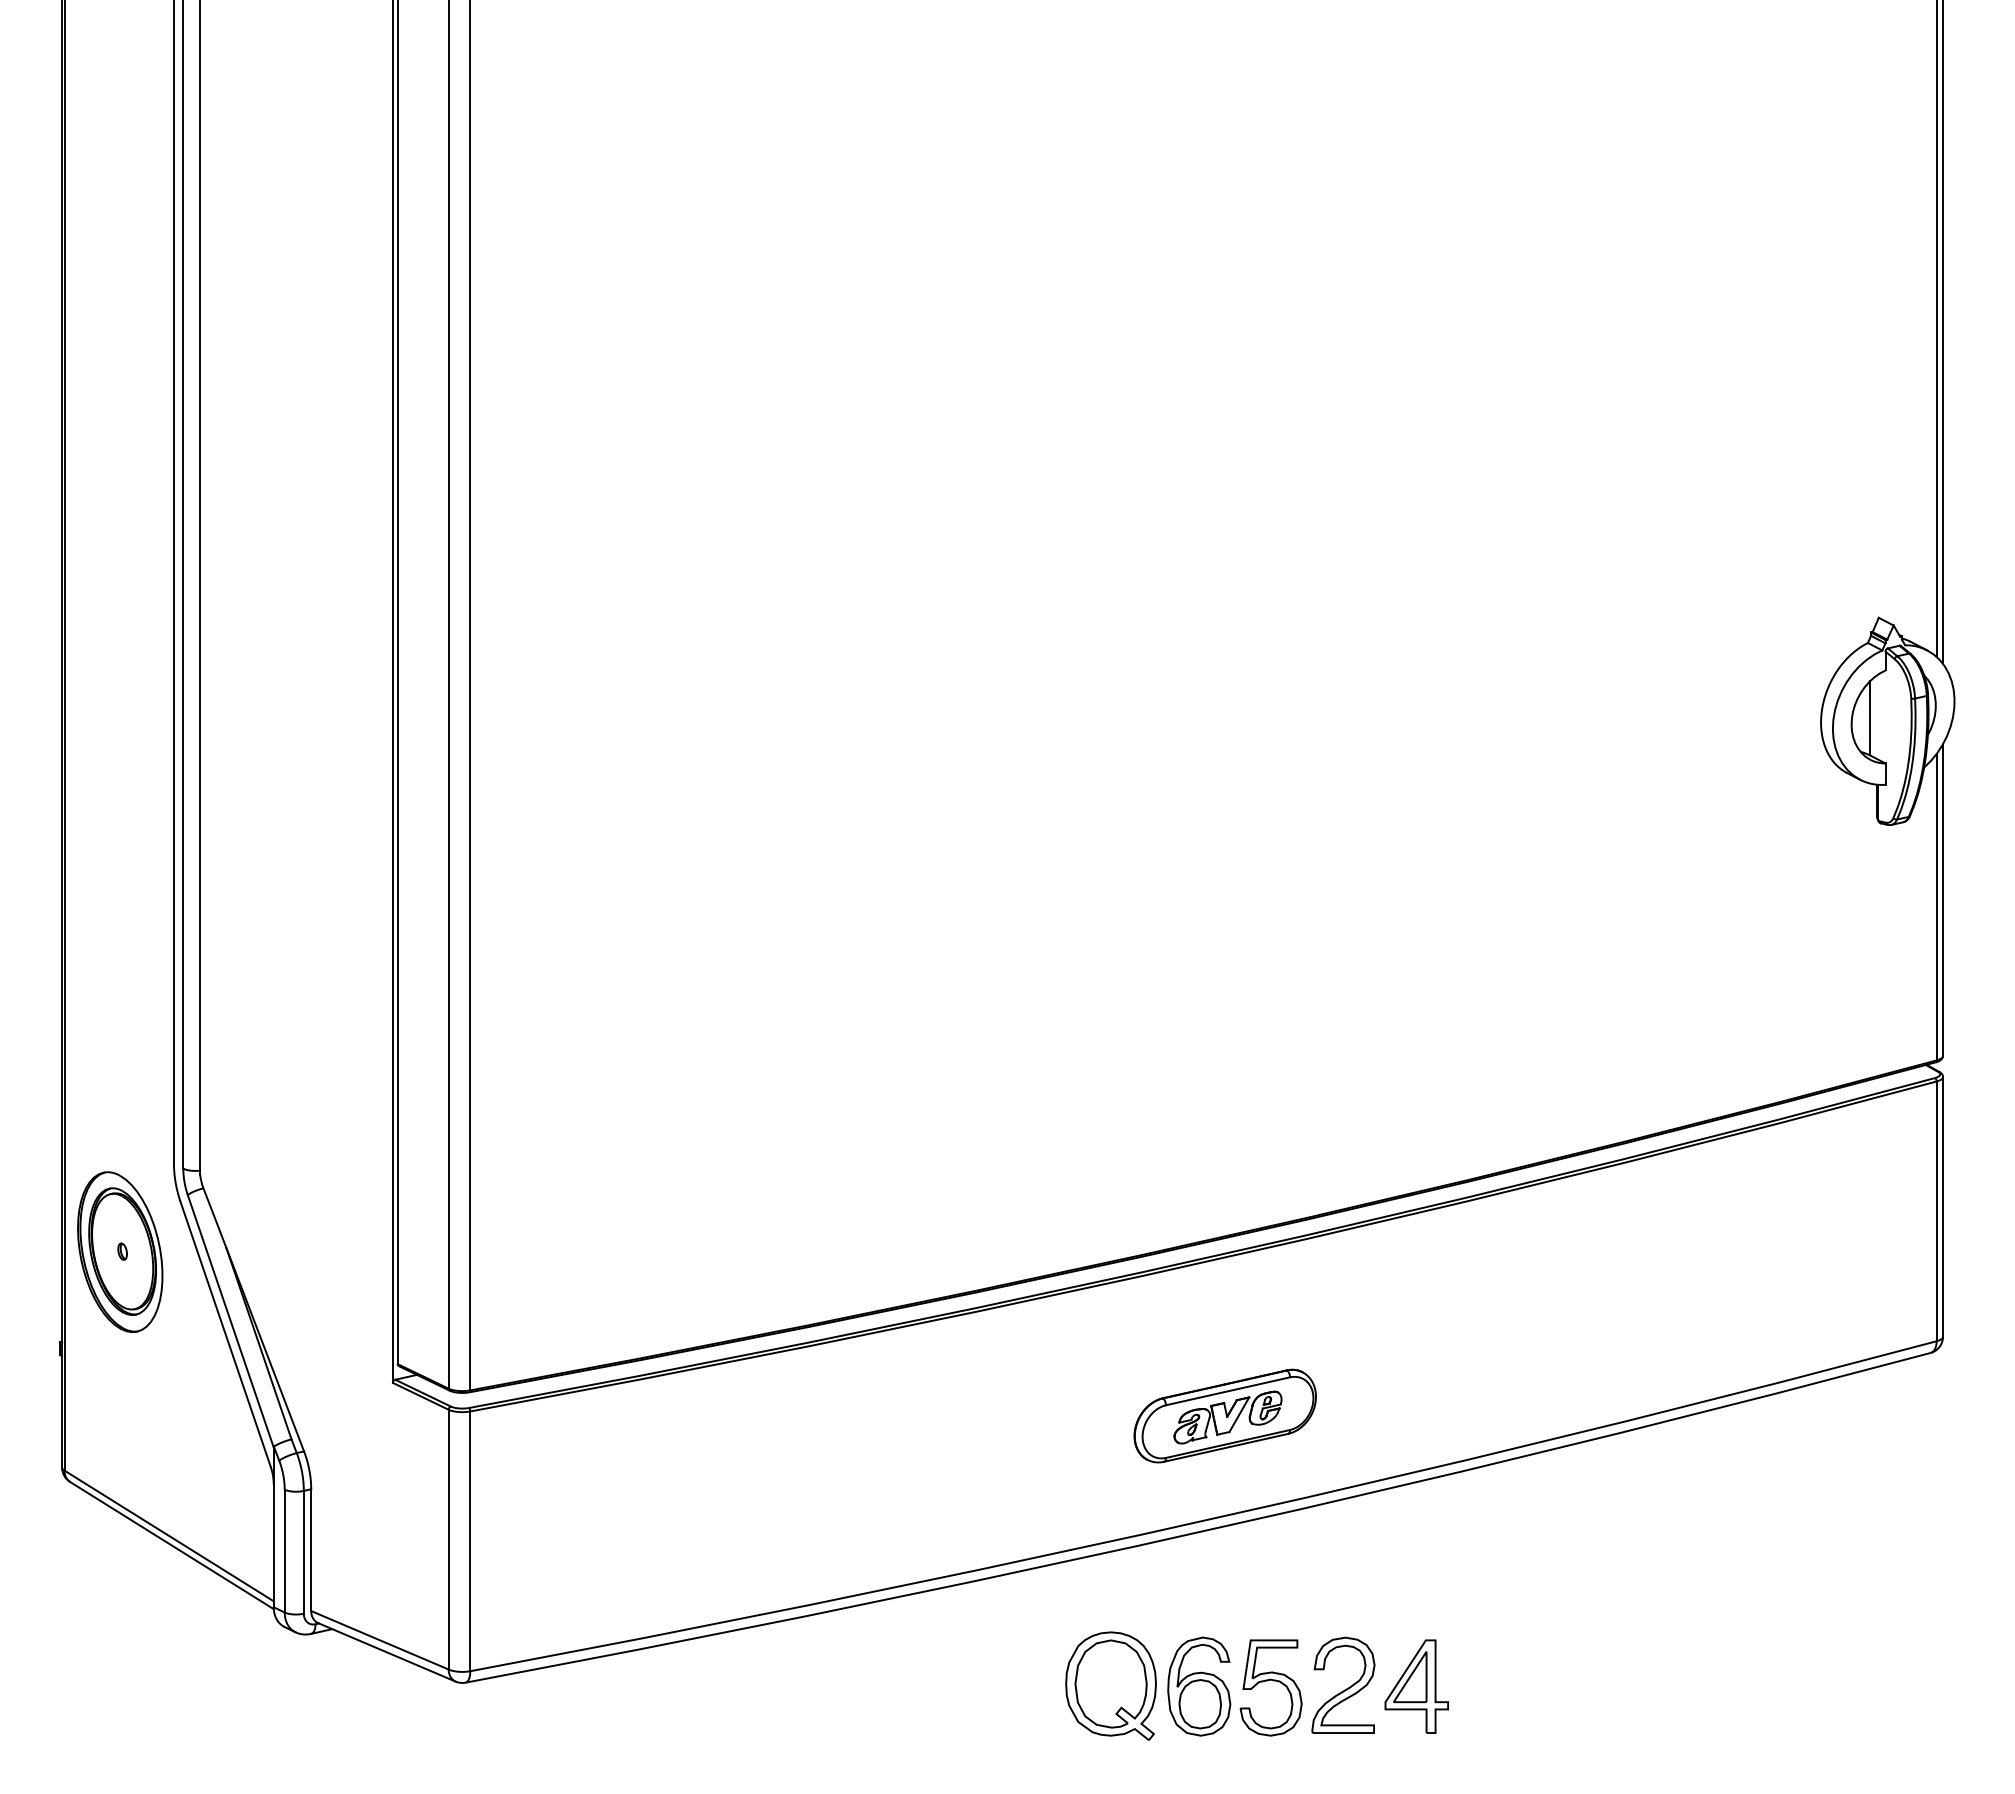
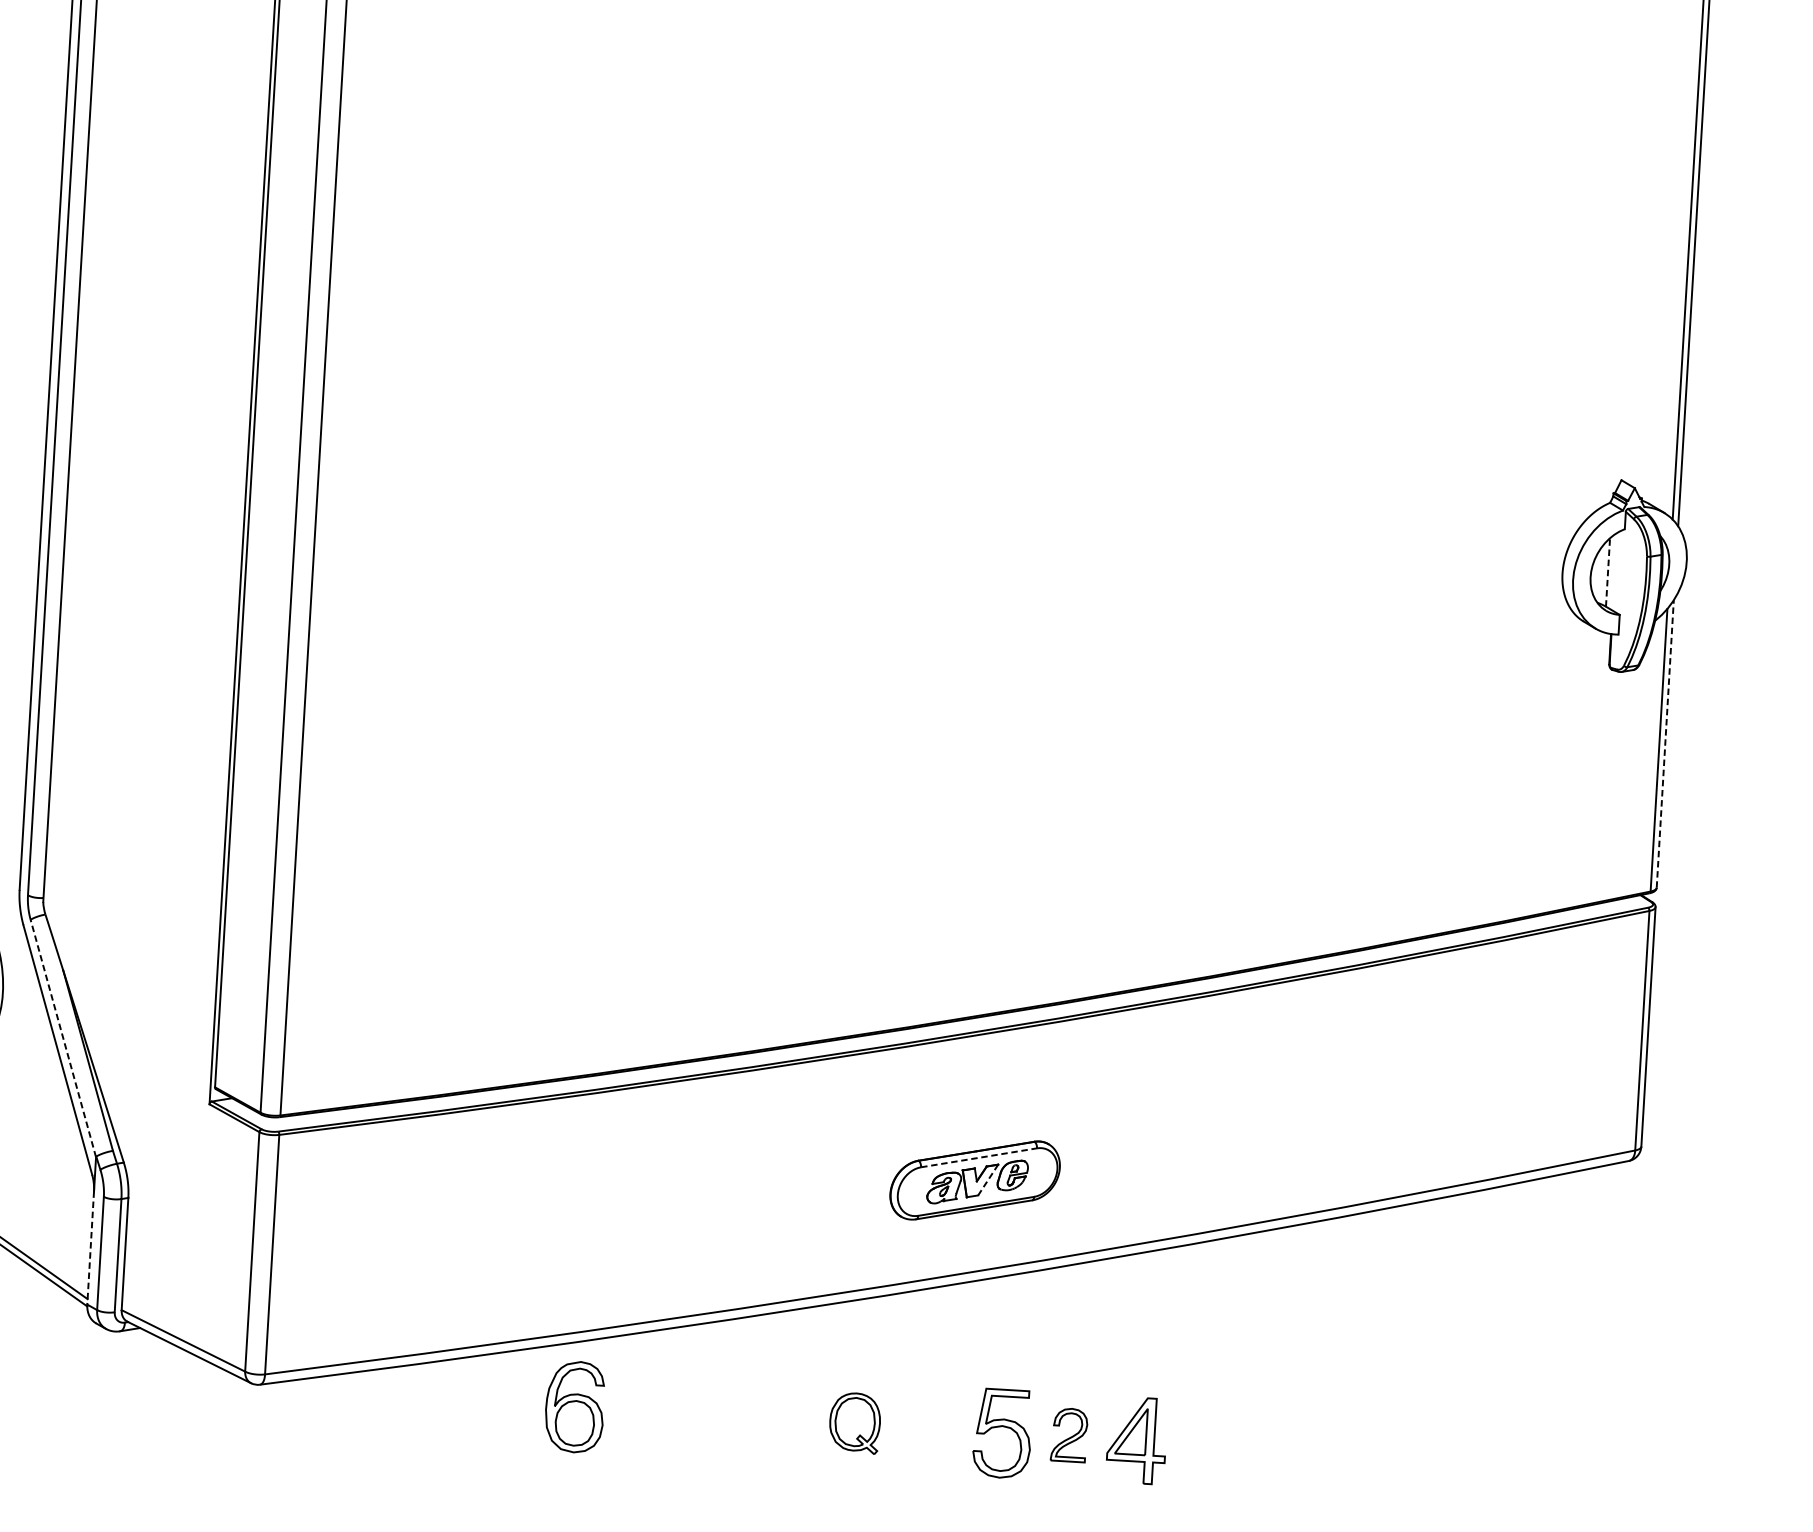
line: (1870, 717) -> (1608, 571), solid -> dashed
line: (1943, 900) -> (1665, 744), solid -> dashed
line: (230, 1320) -> (63, 1037), solid -> dashed
line: (1228, 1391) -> (979, 1158), solid -> dashed
line: (1239, 1414) -> (988, 1179), solid -> dashed
line: (273, 1546) -> (90, 1248), solid -> dashed
part: (1343, 1684) -> (1069, 1434), size x0.6
part: (1110, 1685) -> (854, 1422), size x0.6
part: (1199, 1686) -> (575, 1406), moved

